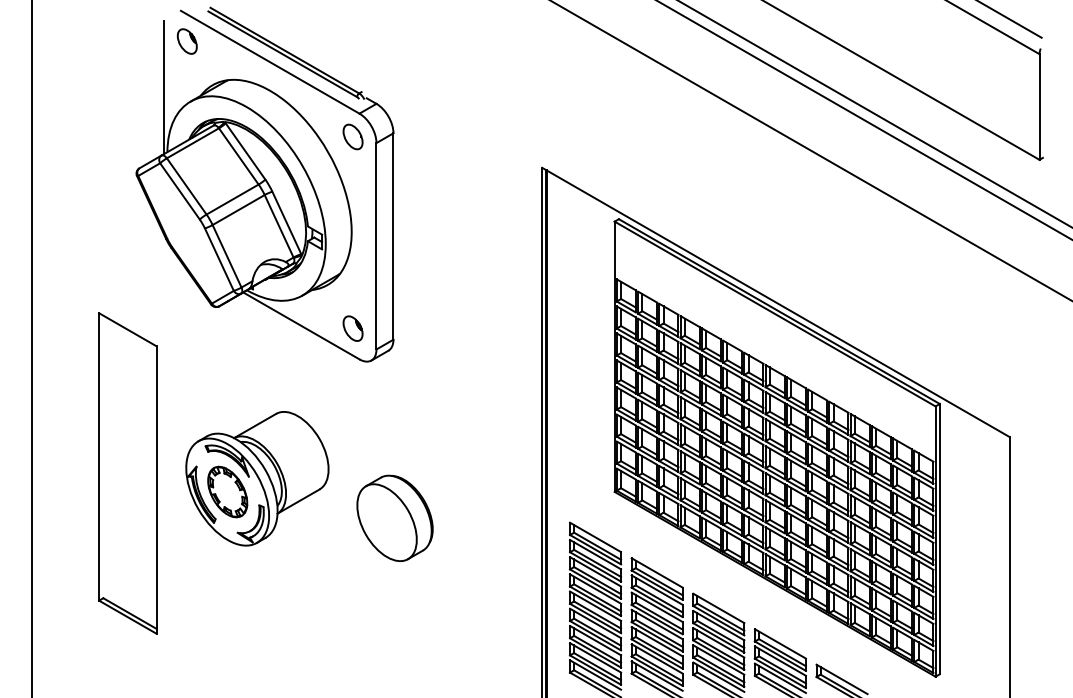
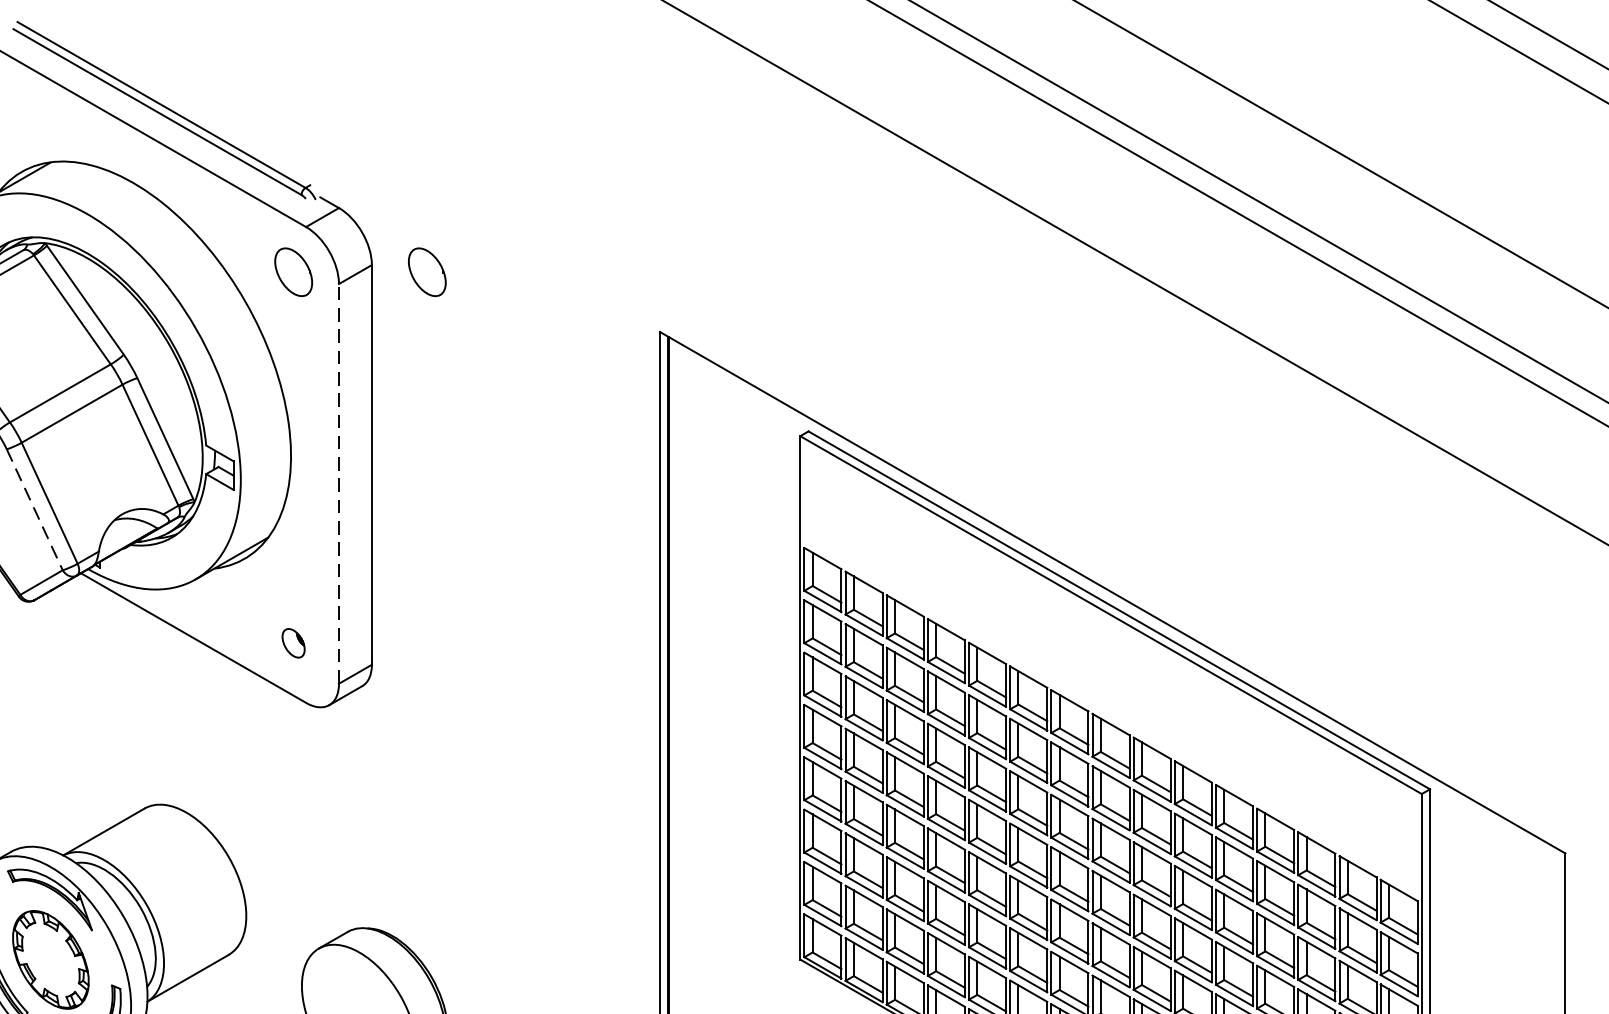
part: (421, 136) -> (426, 271), added
line: (376, 245) -> (339, 482), solid -> dashed
line: (219, 260) -> (34, 511), solid -> dashed
part: (352, 328) -> (292, 643), size x0.6

